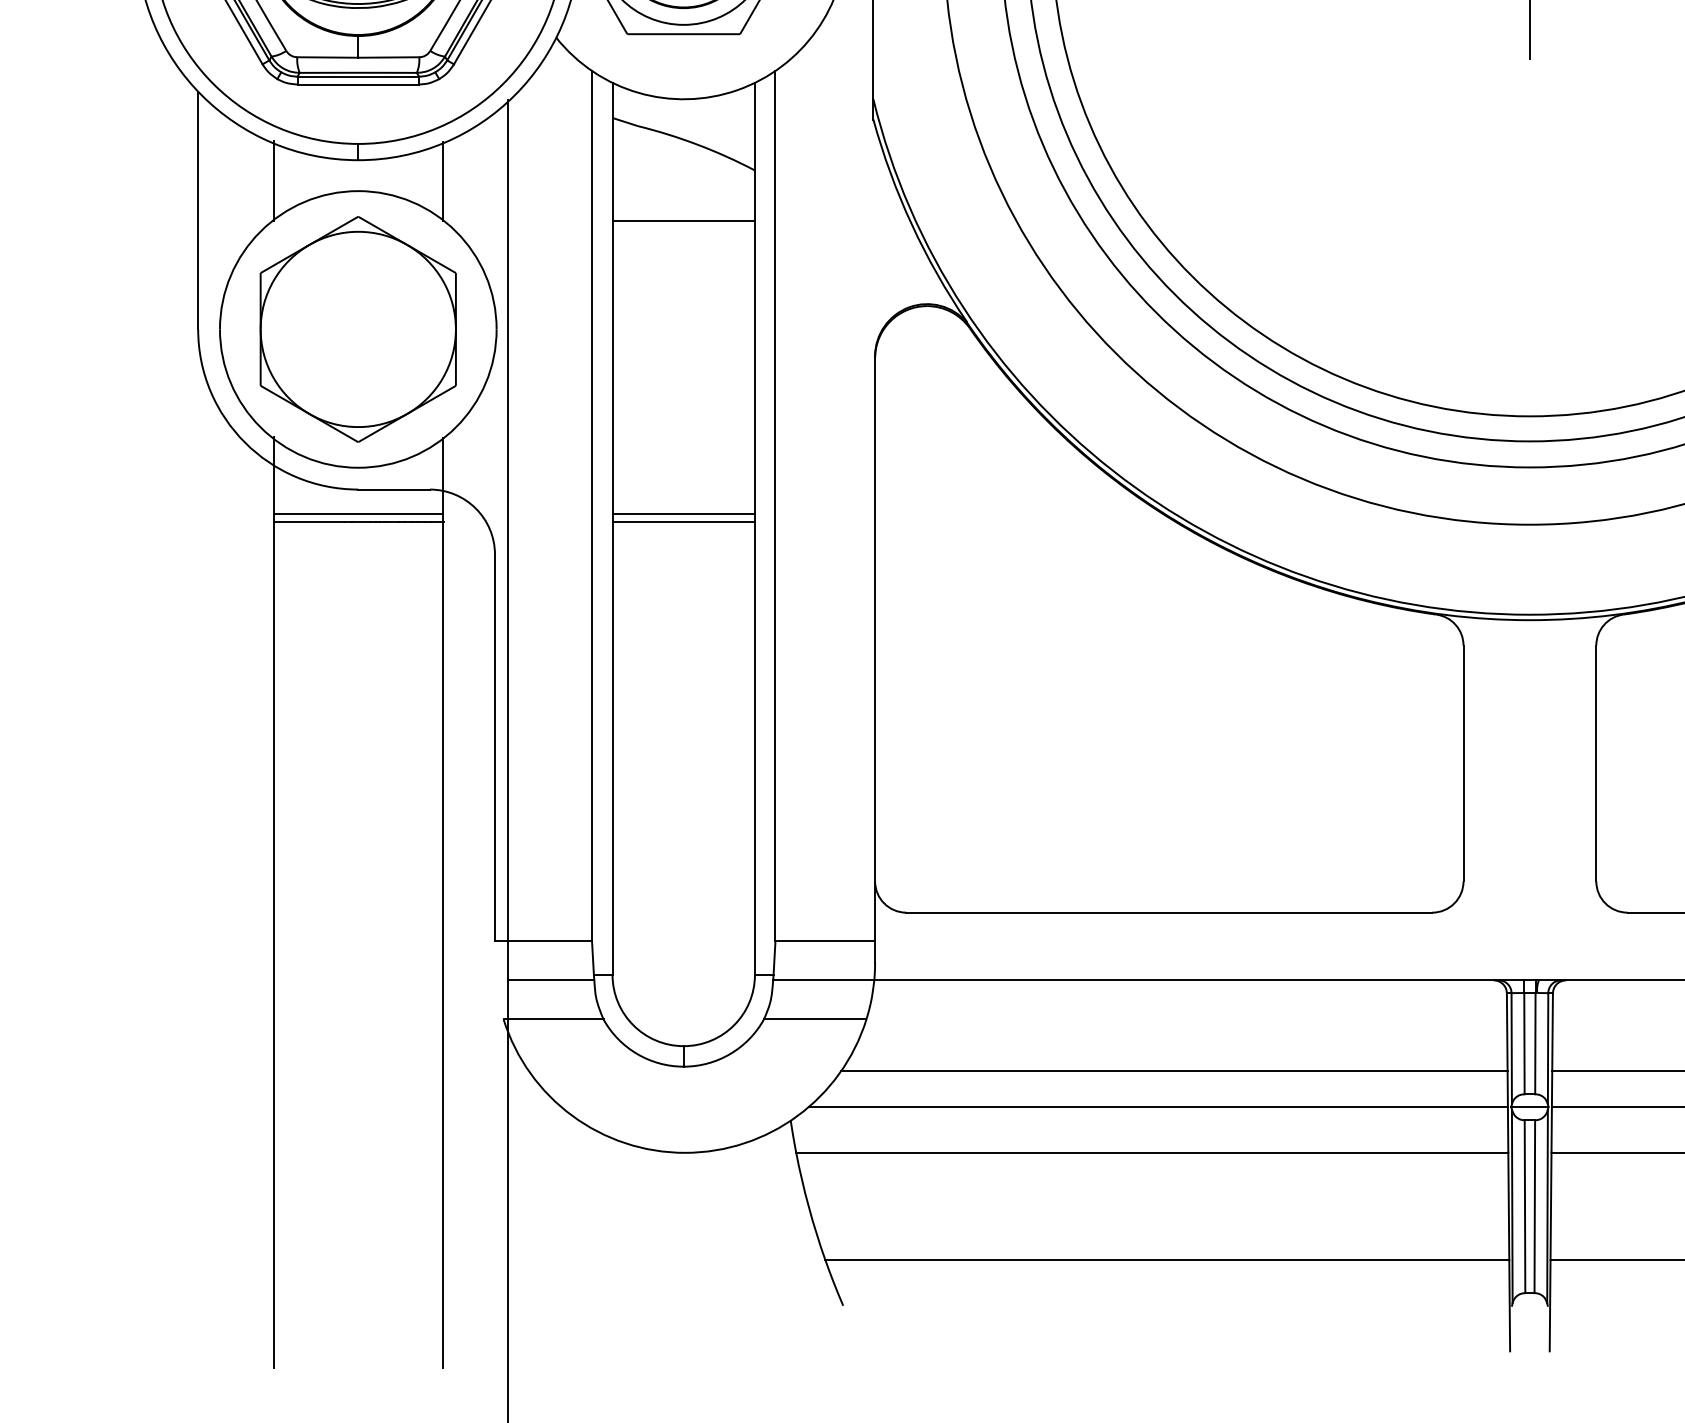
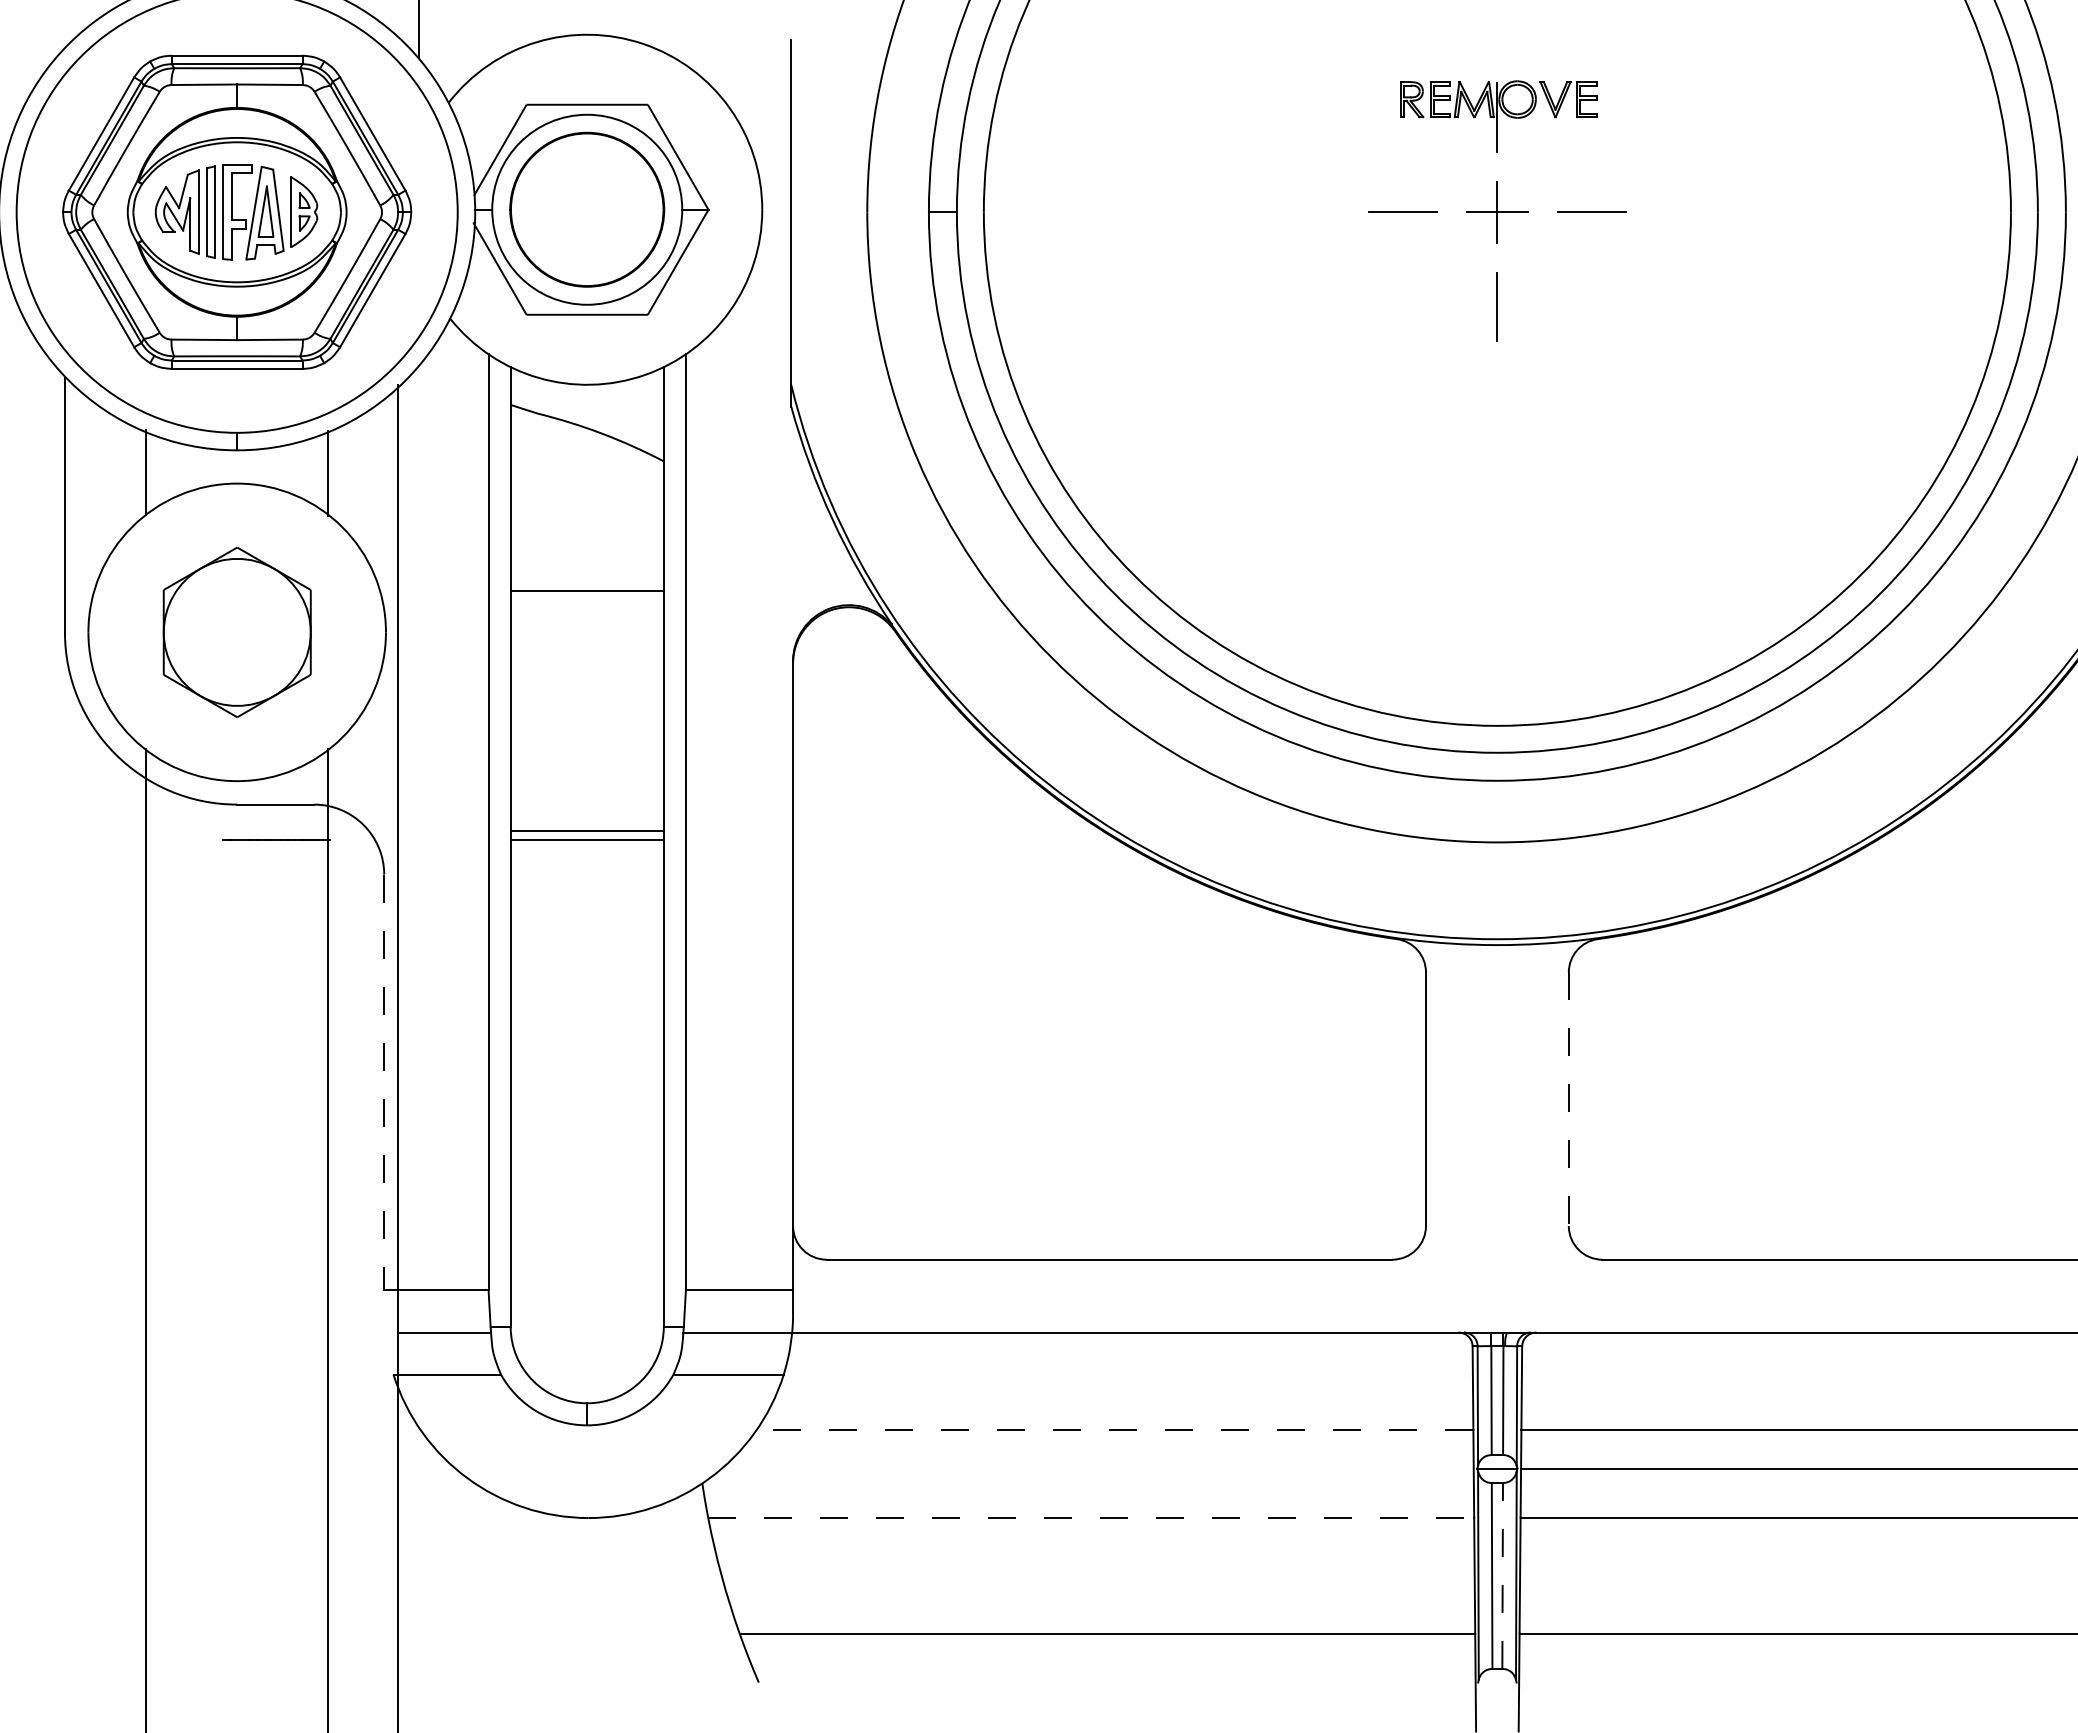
line: (683, 220) -> (586, 590), moved
part: (358, 329) -> (237, 632), size x0.7
line: (358, 514) -> (237, 831), removed
line: (309, 522) -> (184, 839), removed
line: (495, 747) -> (384, 1082), solid -> dashed
line: (1596, 763) -> (1568, 1099), solid -> dashed
line: (1173, 1070) -> (1114, 1429), solid -> dashed
line: (1158, 1106) -> (1097, 1468), removed
line: (1152, 1152) -> (1091, 1517), solid -> dashed
line: (1534, 1206) -> (1502, 1575), solid -> dashed

